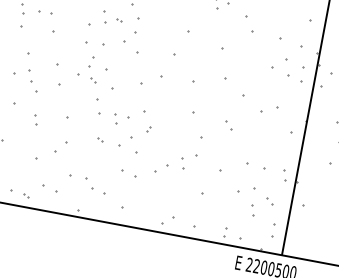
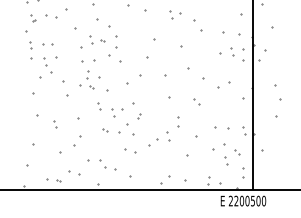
part: (288, 67) -> (232, 51), size x0.62
part: (32, 81) -> (47, 65), moved
part: (98, 107) -> (99, 106), size x0.62
part: (199, 146) -> (178, 121), size x0.62

